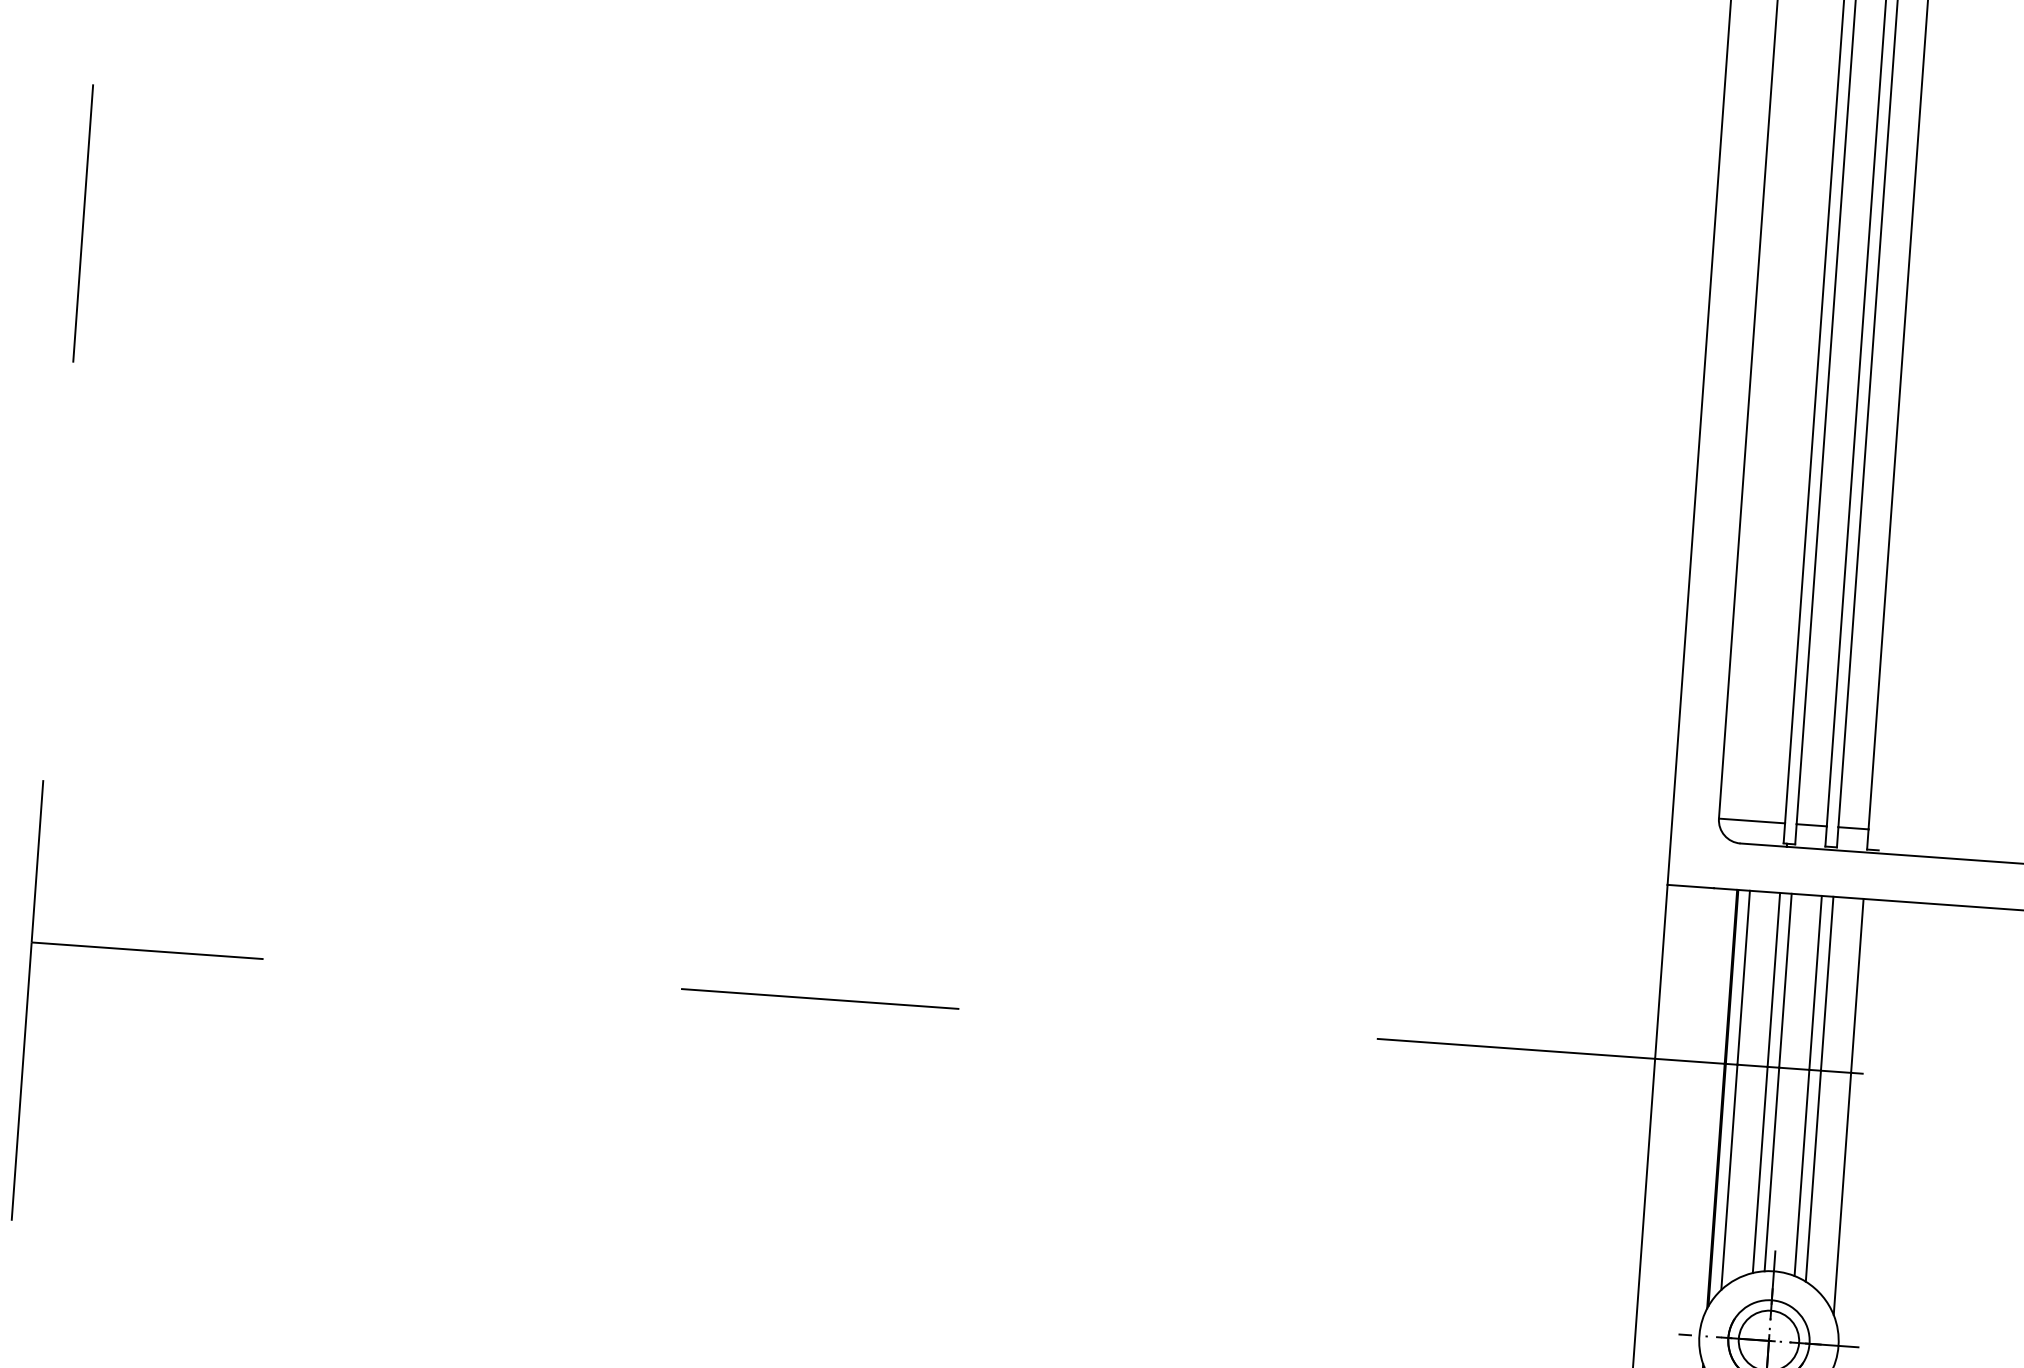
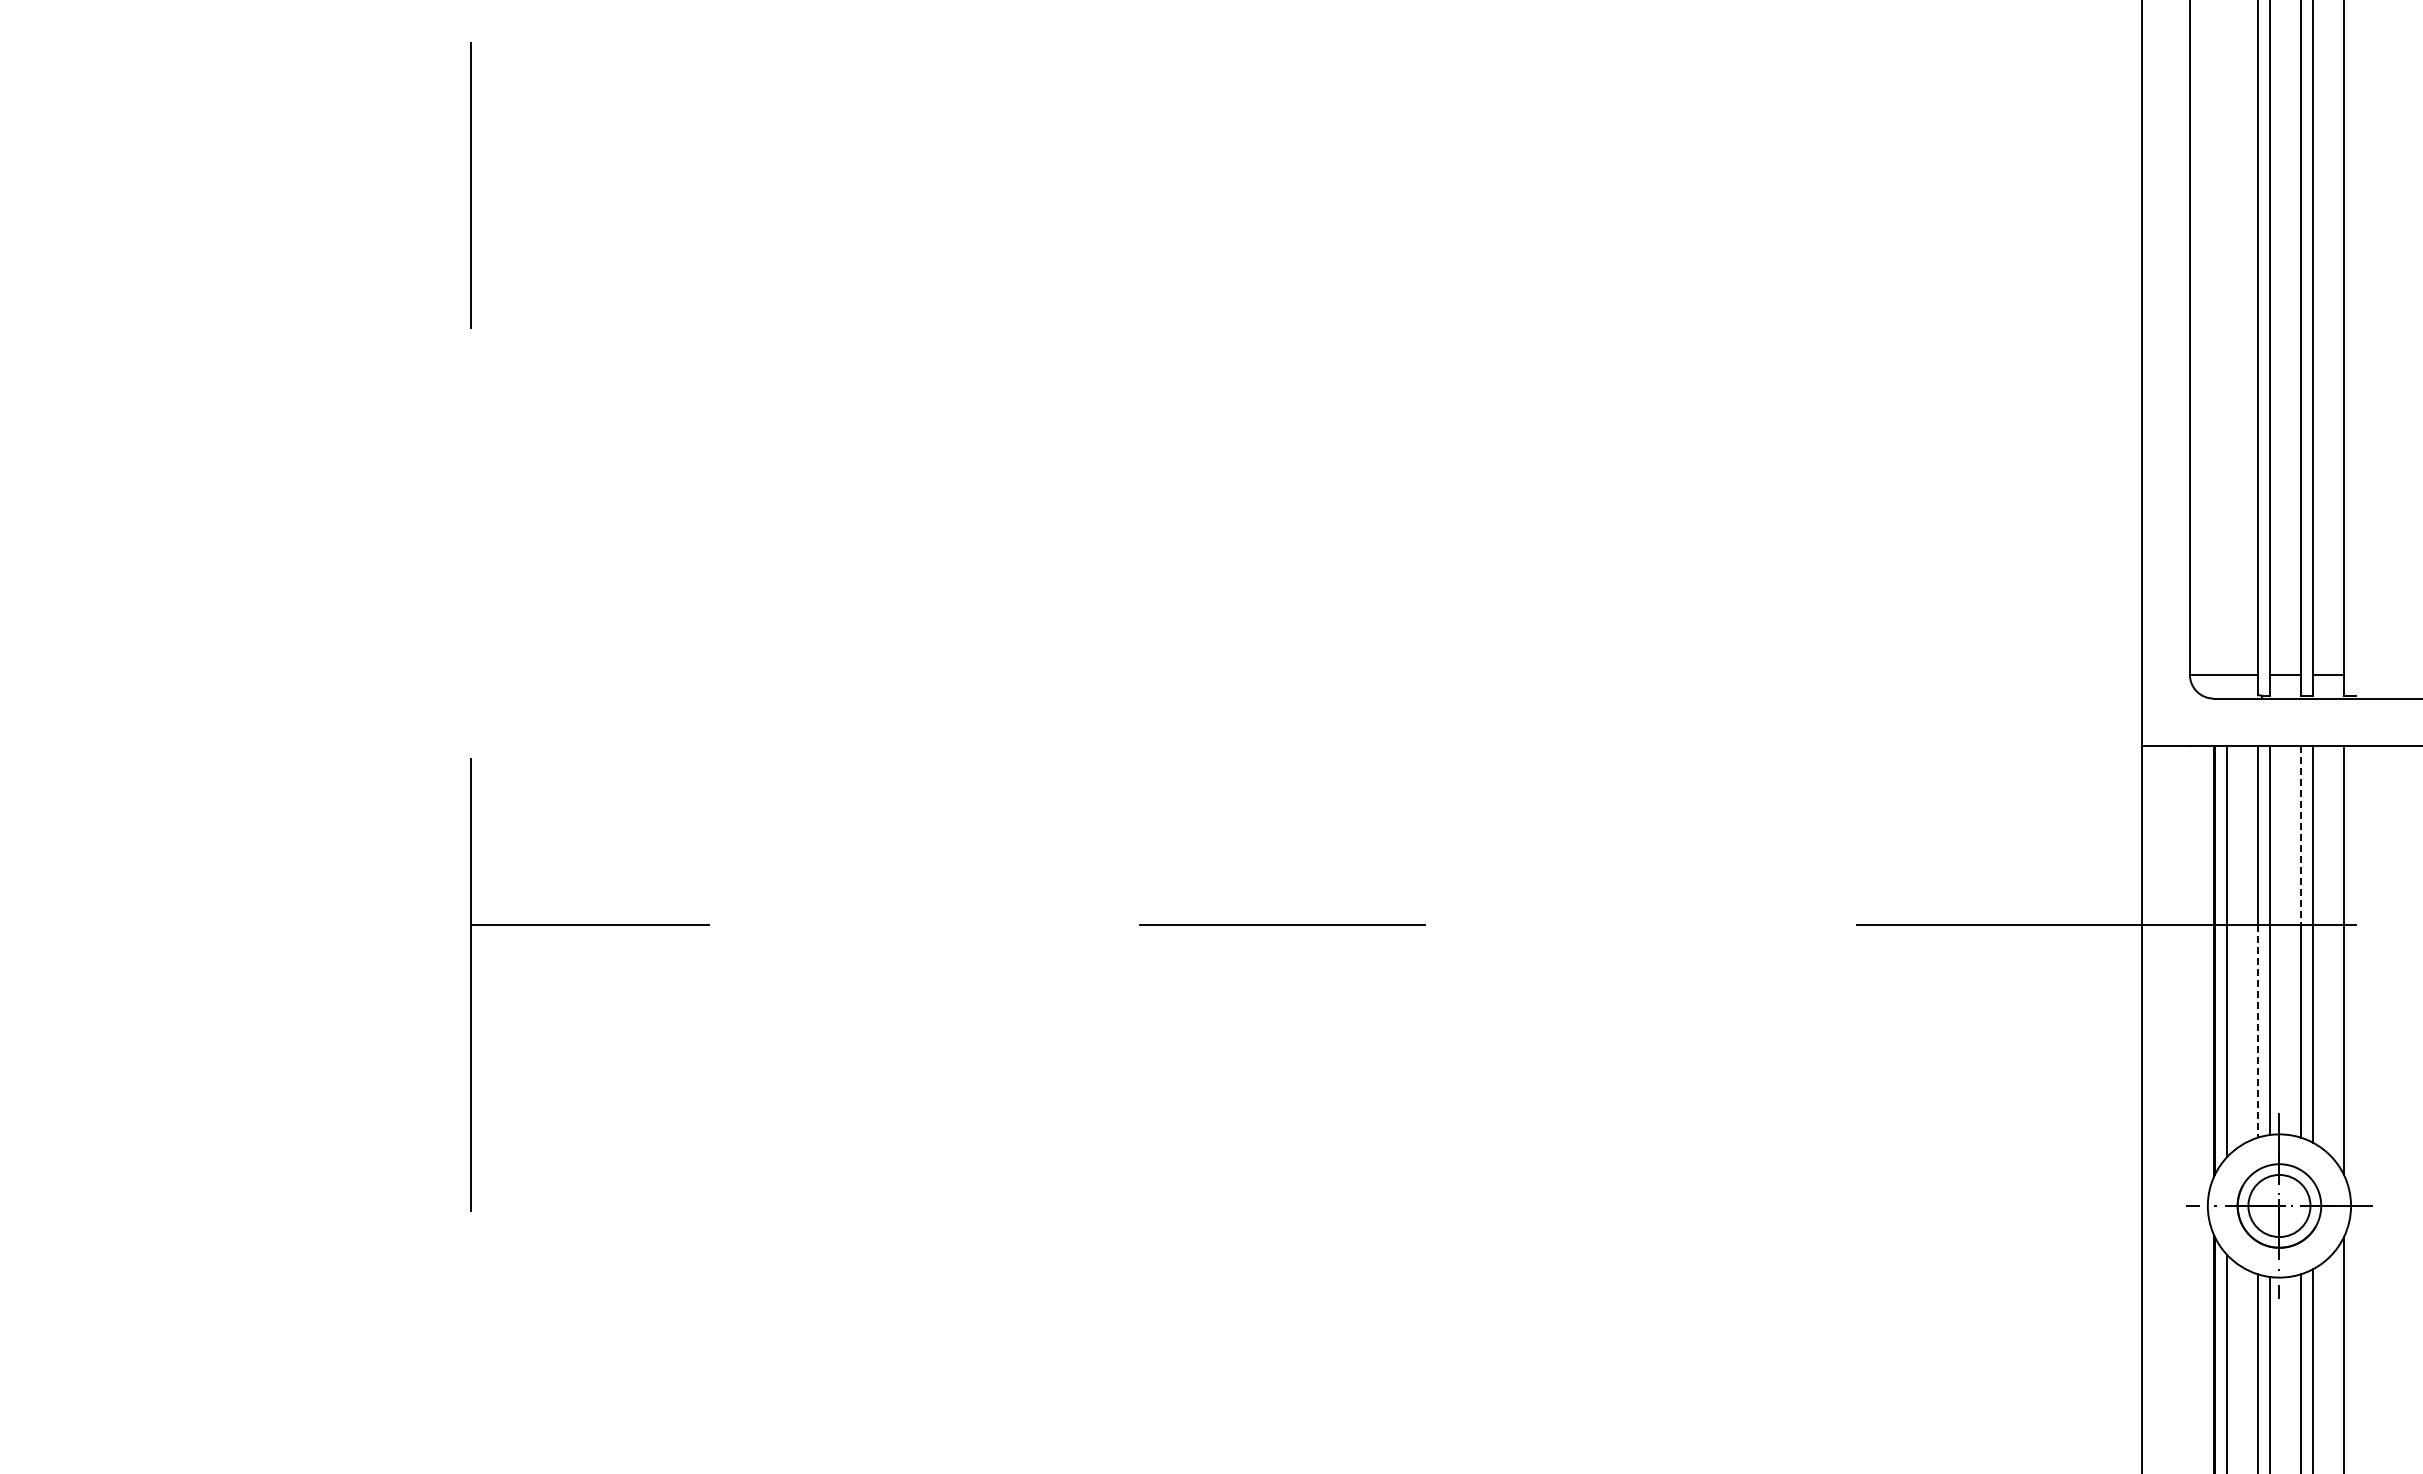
line: (1815, 982) -> (2300, 835), solid -> dashed
line: (1759, 1170) -> (2257, 1032), solid -> dashed

